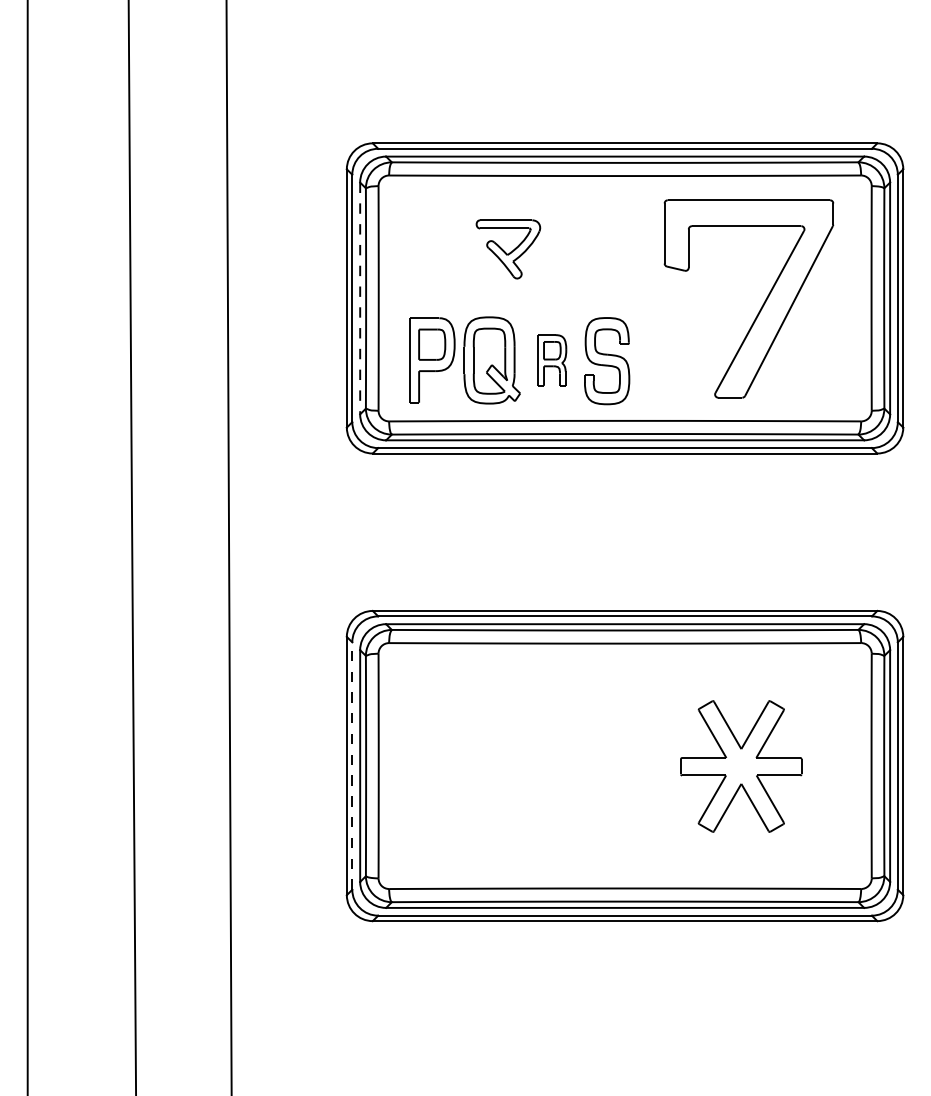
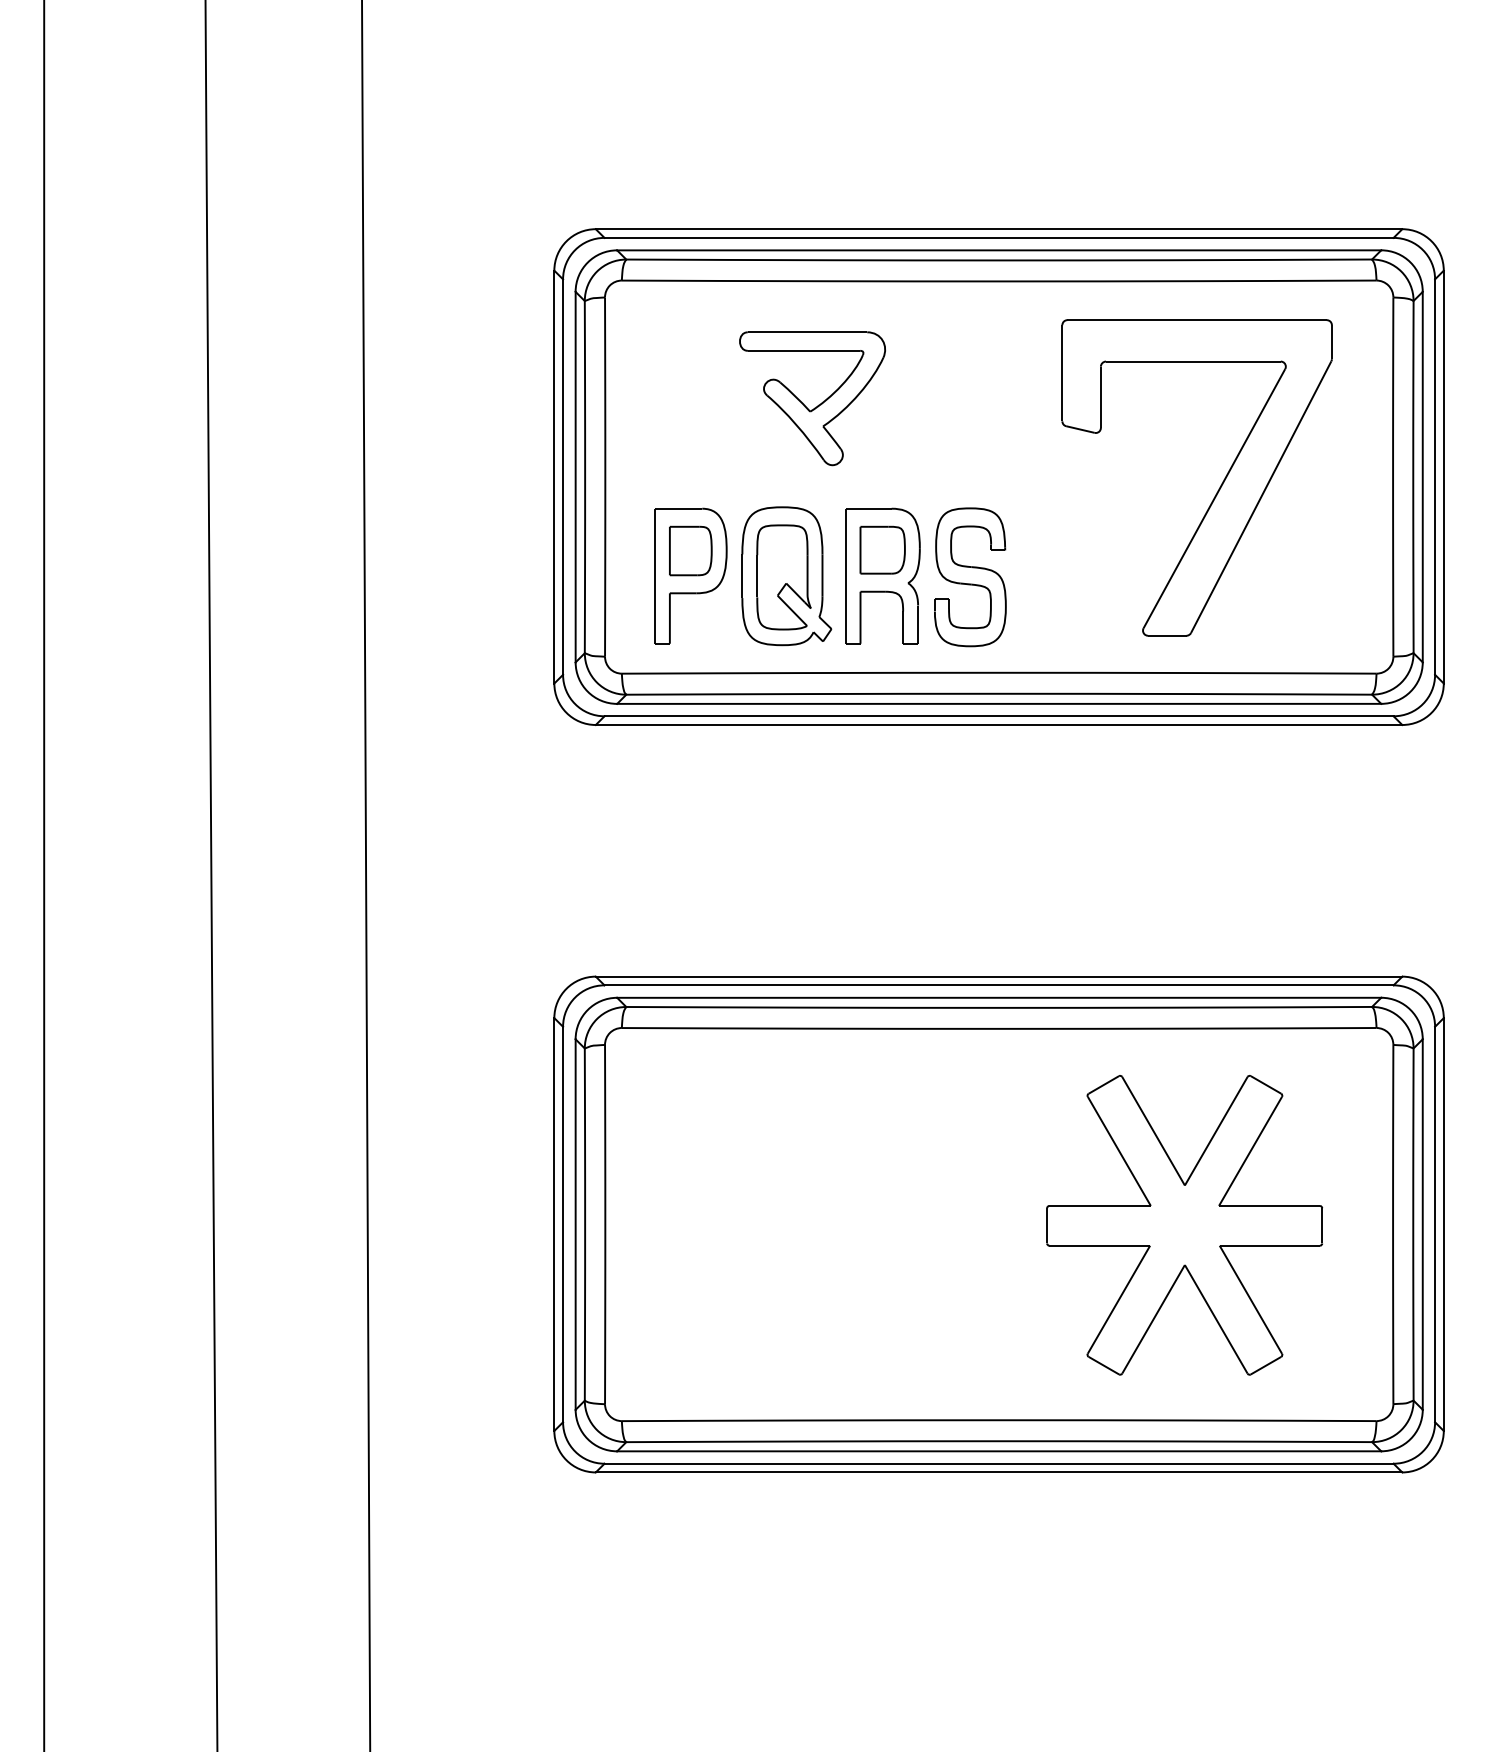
part: (508, 249) -> (812, 398), size x1.43
line: (360, 298) -> (576, 477), dashed -> solid
part: (552, 360) -> (883, 576), size x1.67
line: (352, 766) -> (563, 1225), dashed -> solid
part: (741, 766) -> (1185, 1225), size x1.43

